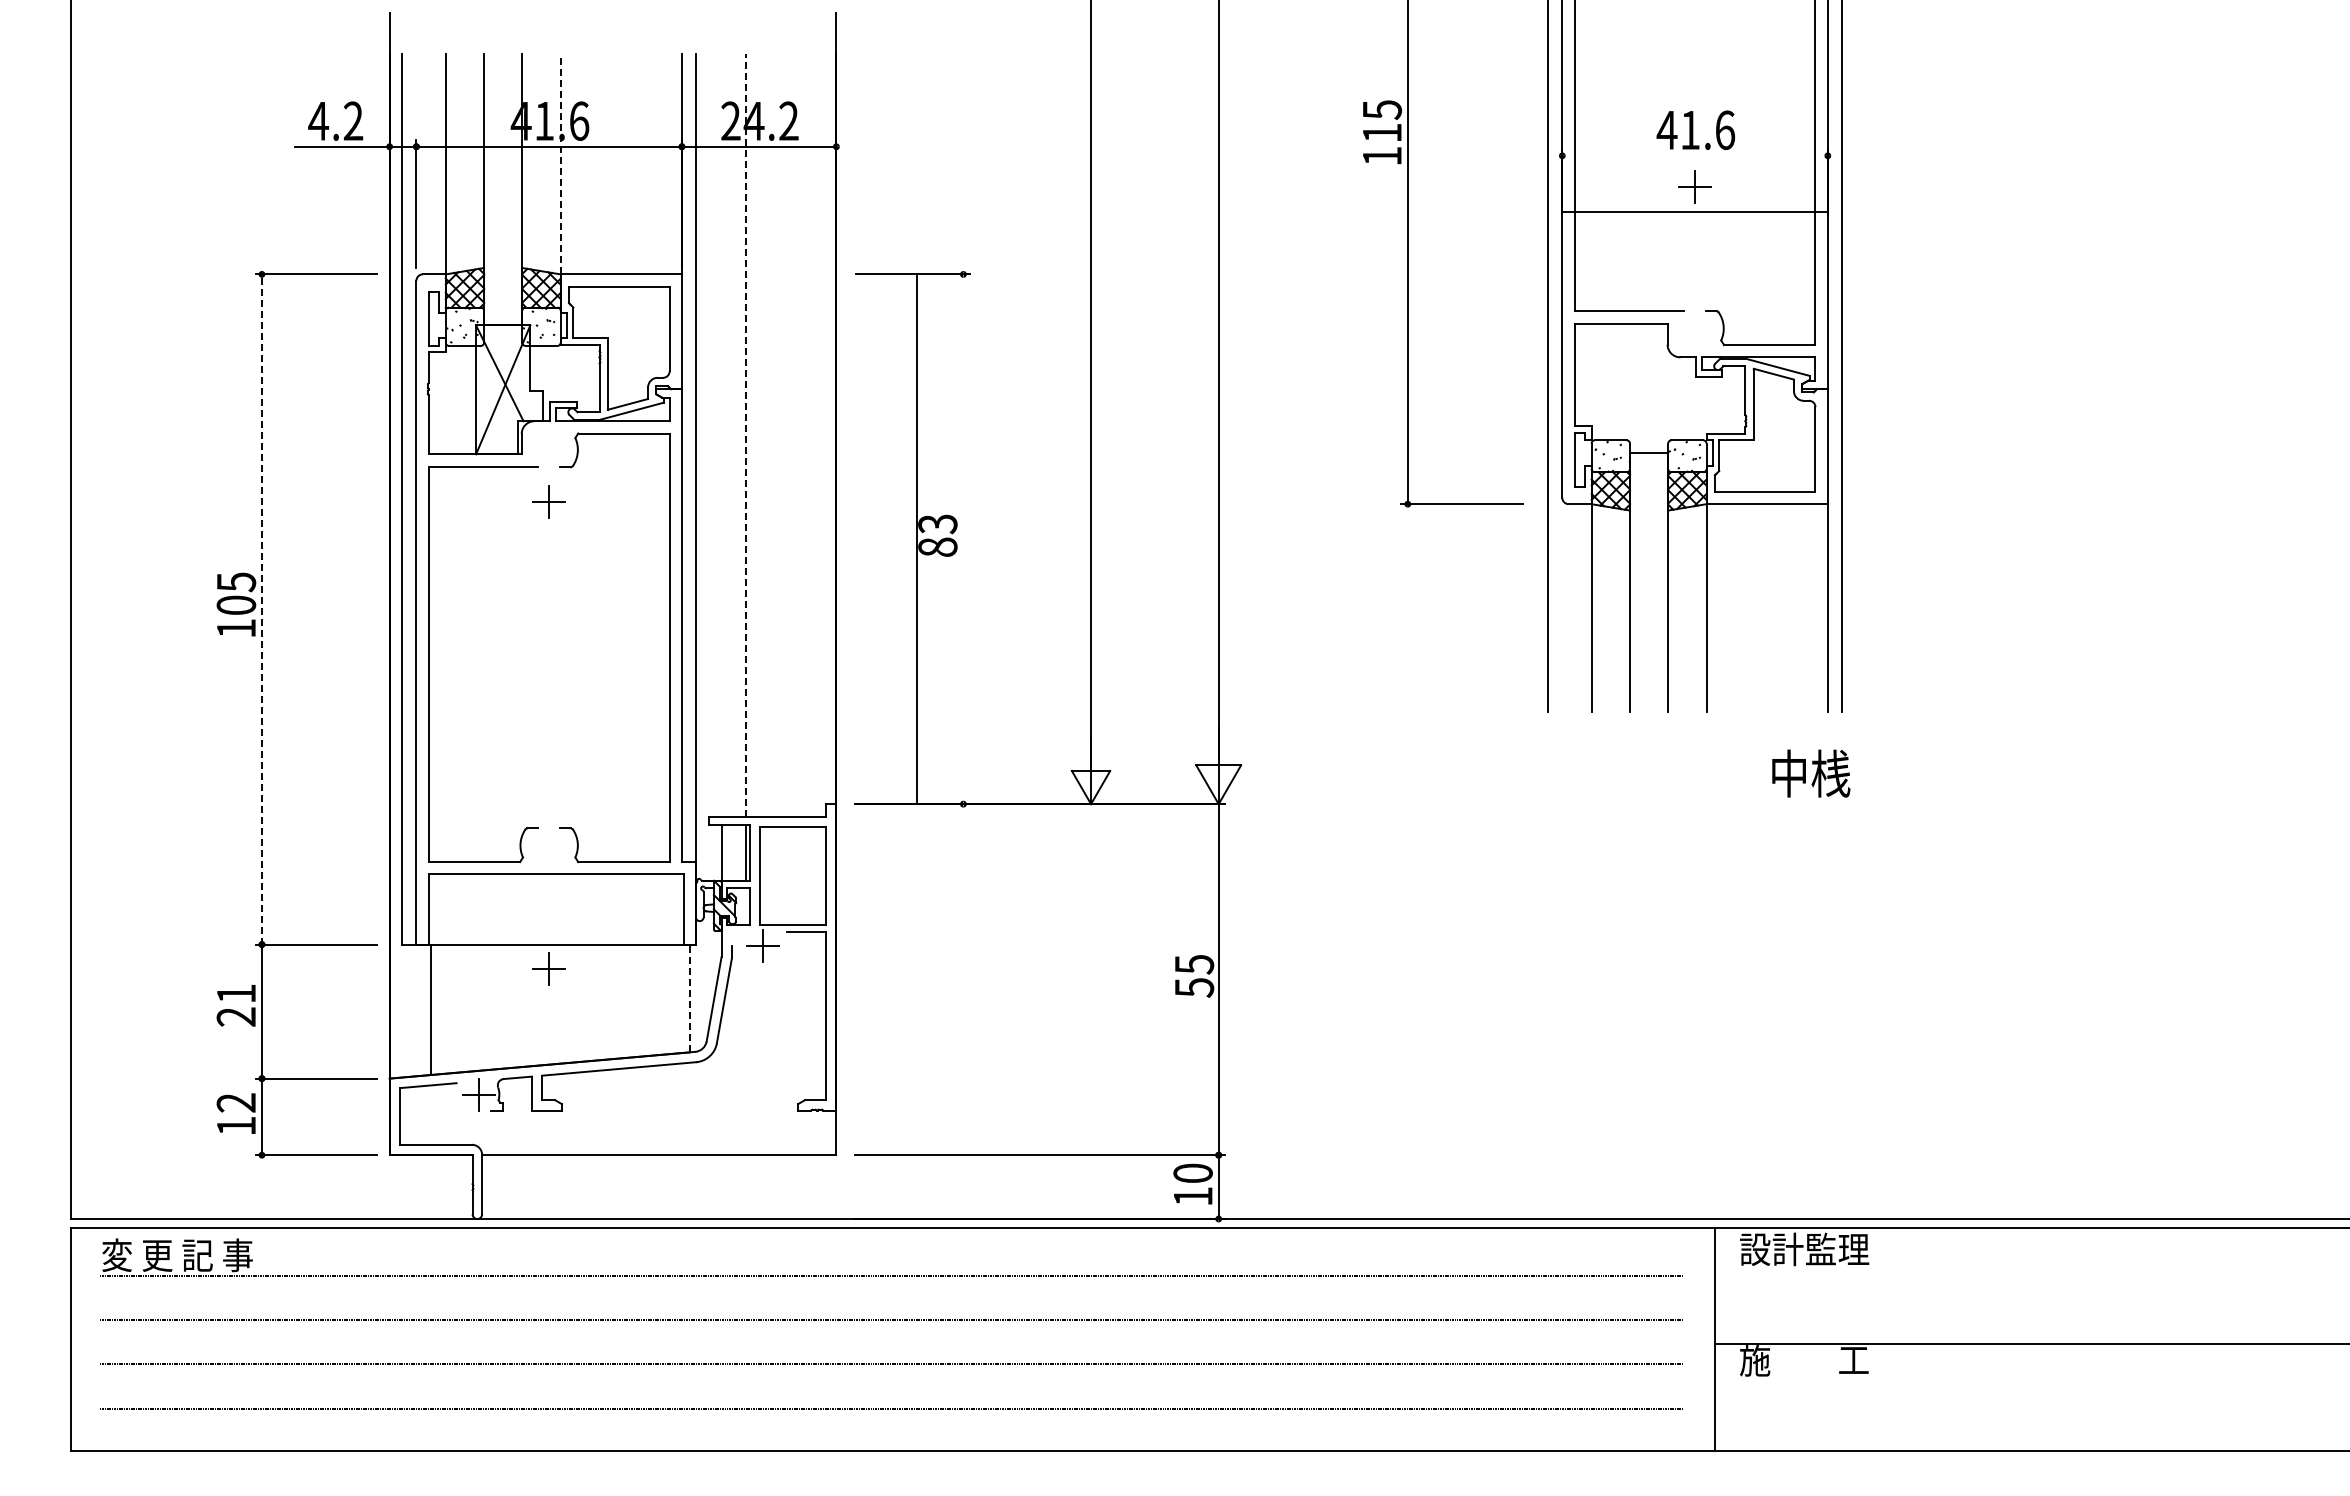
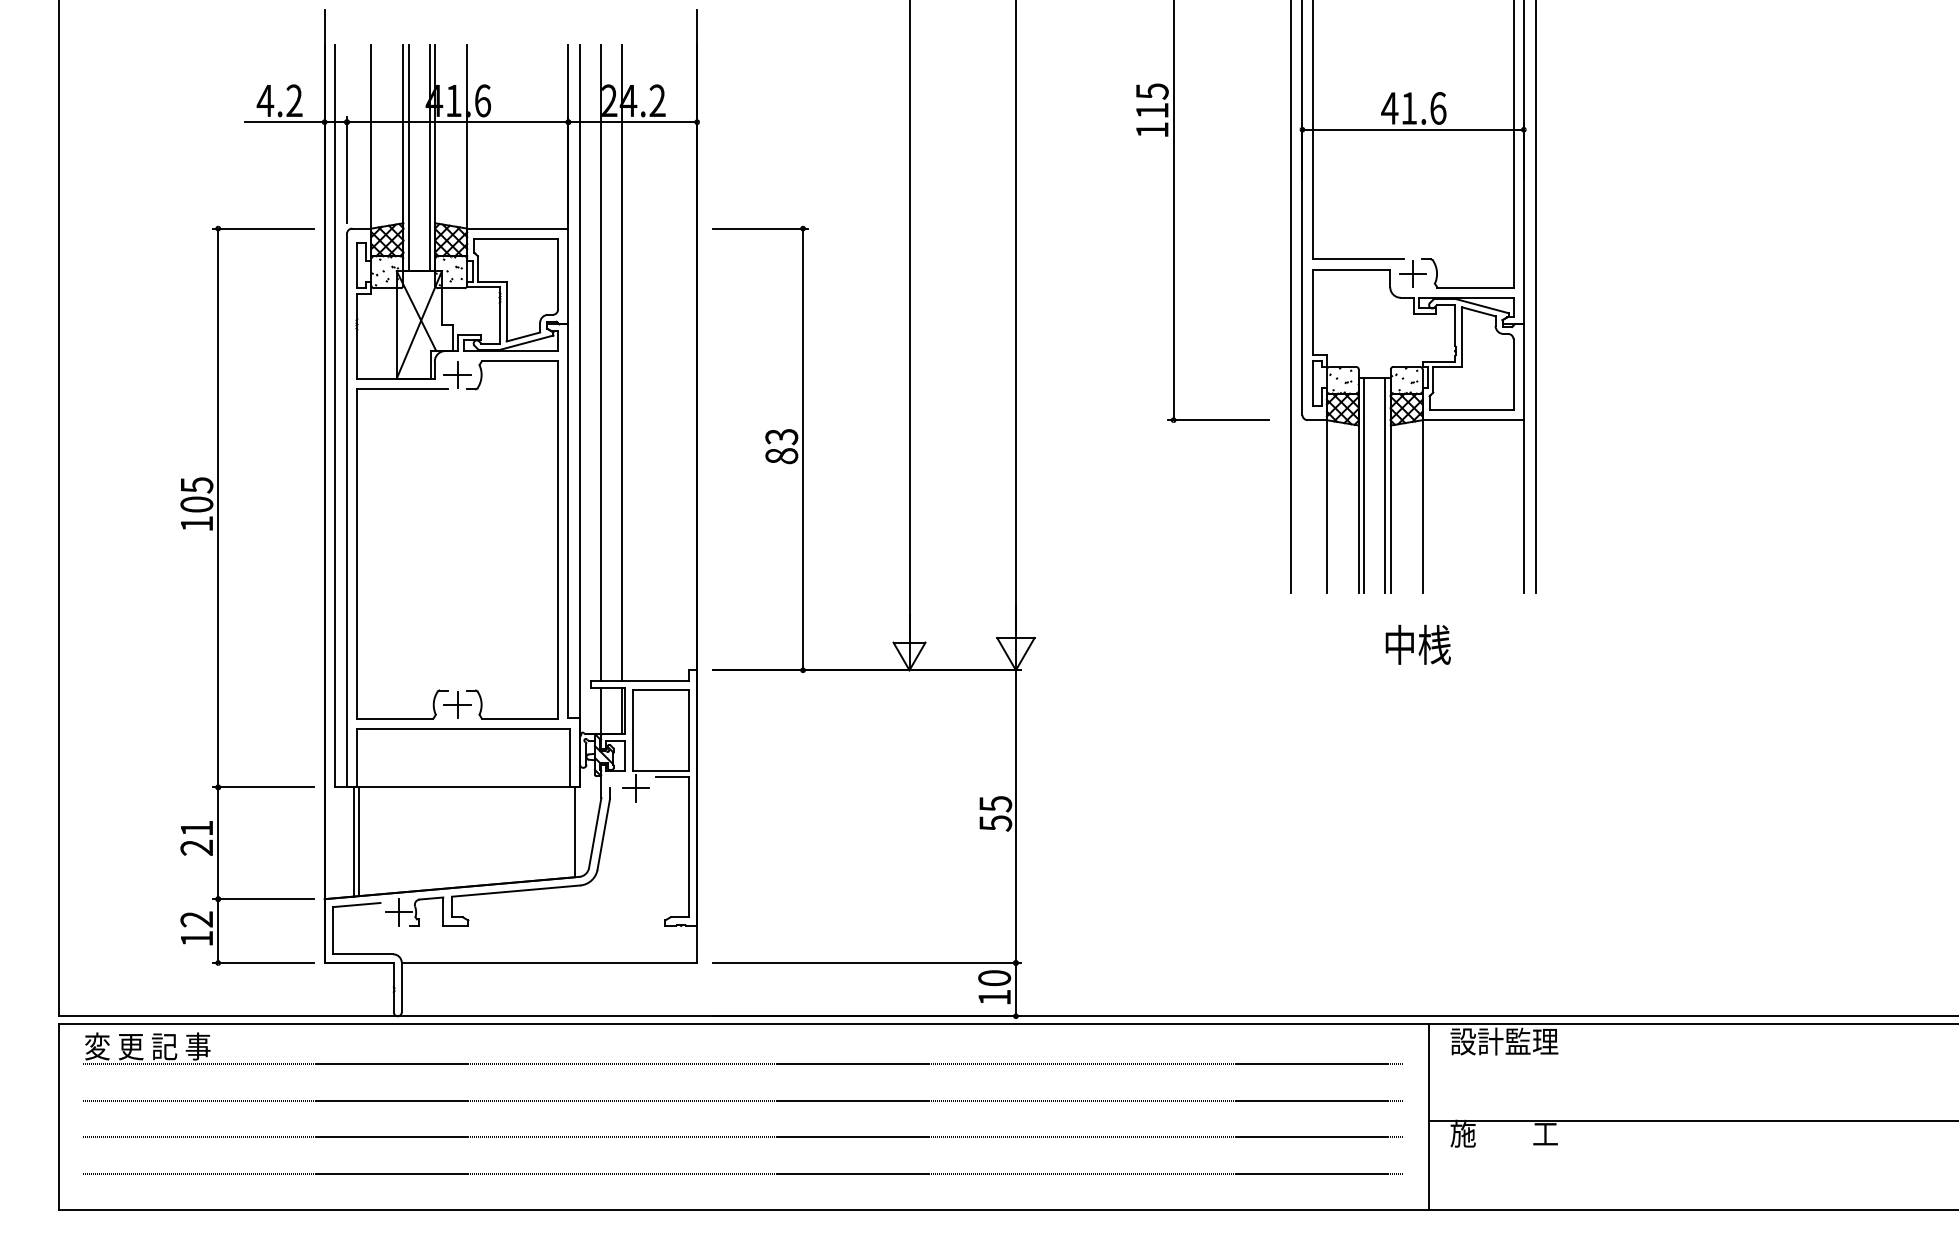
line: (560, 163) -> (467, 136), dashed -> solid
part: (1694, 186) -> (1412, 273), moved
line: (490, 189) -> (408, 157), added
line: (515, 189) -> (429, 157), added
line: (1694, 211) -> (1412, 129), moved
line: (721, 435) -> (601, 362), added
line: (746, 435) -> (622, 362), dashed -> solid
part: (548, 501) -> (457, 374), moved
line: (917, 539) -> (803, 449), moved
line: (1636, 582) -> (1364, 485), added
line: (1661, 582) -> (1385, 485), added
line: (261, 608) -> (217, 507), dashed -> solid
text: (1811, 773) -> (1418, 644), moved
part: (548, 968) -> (457, 704), moved
line: (689, 998) -> (574, 832), dashed -> solid
line: (424, 1009) -> (353, 841), added

